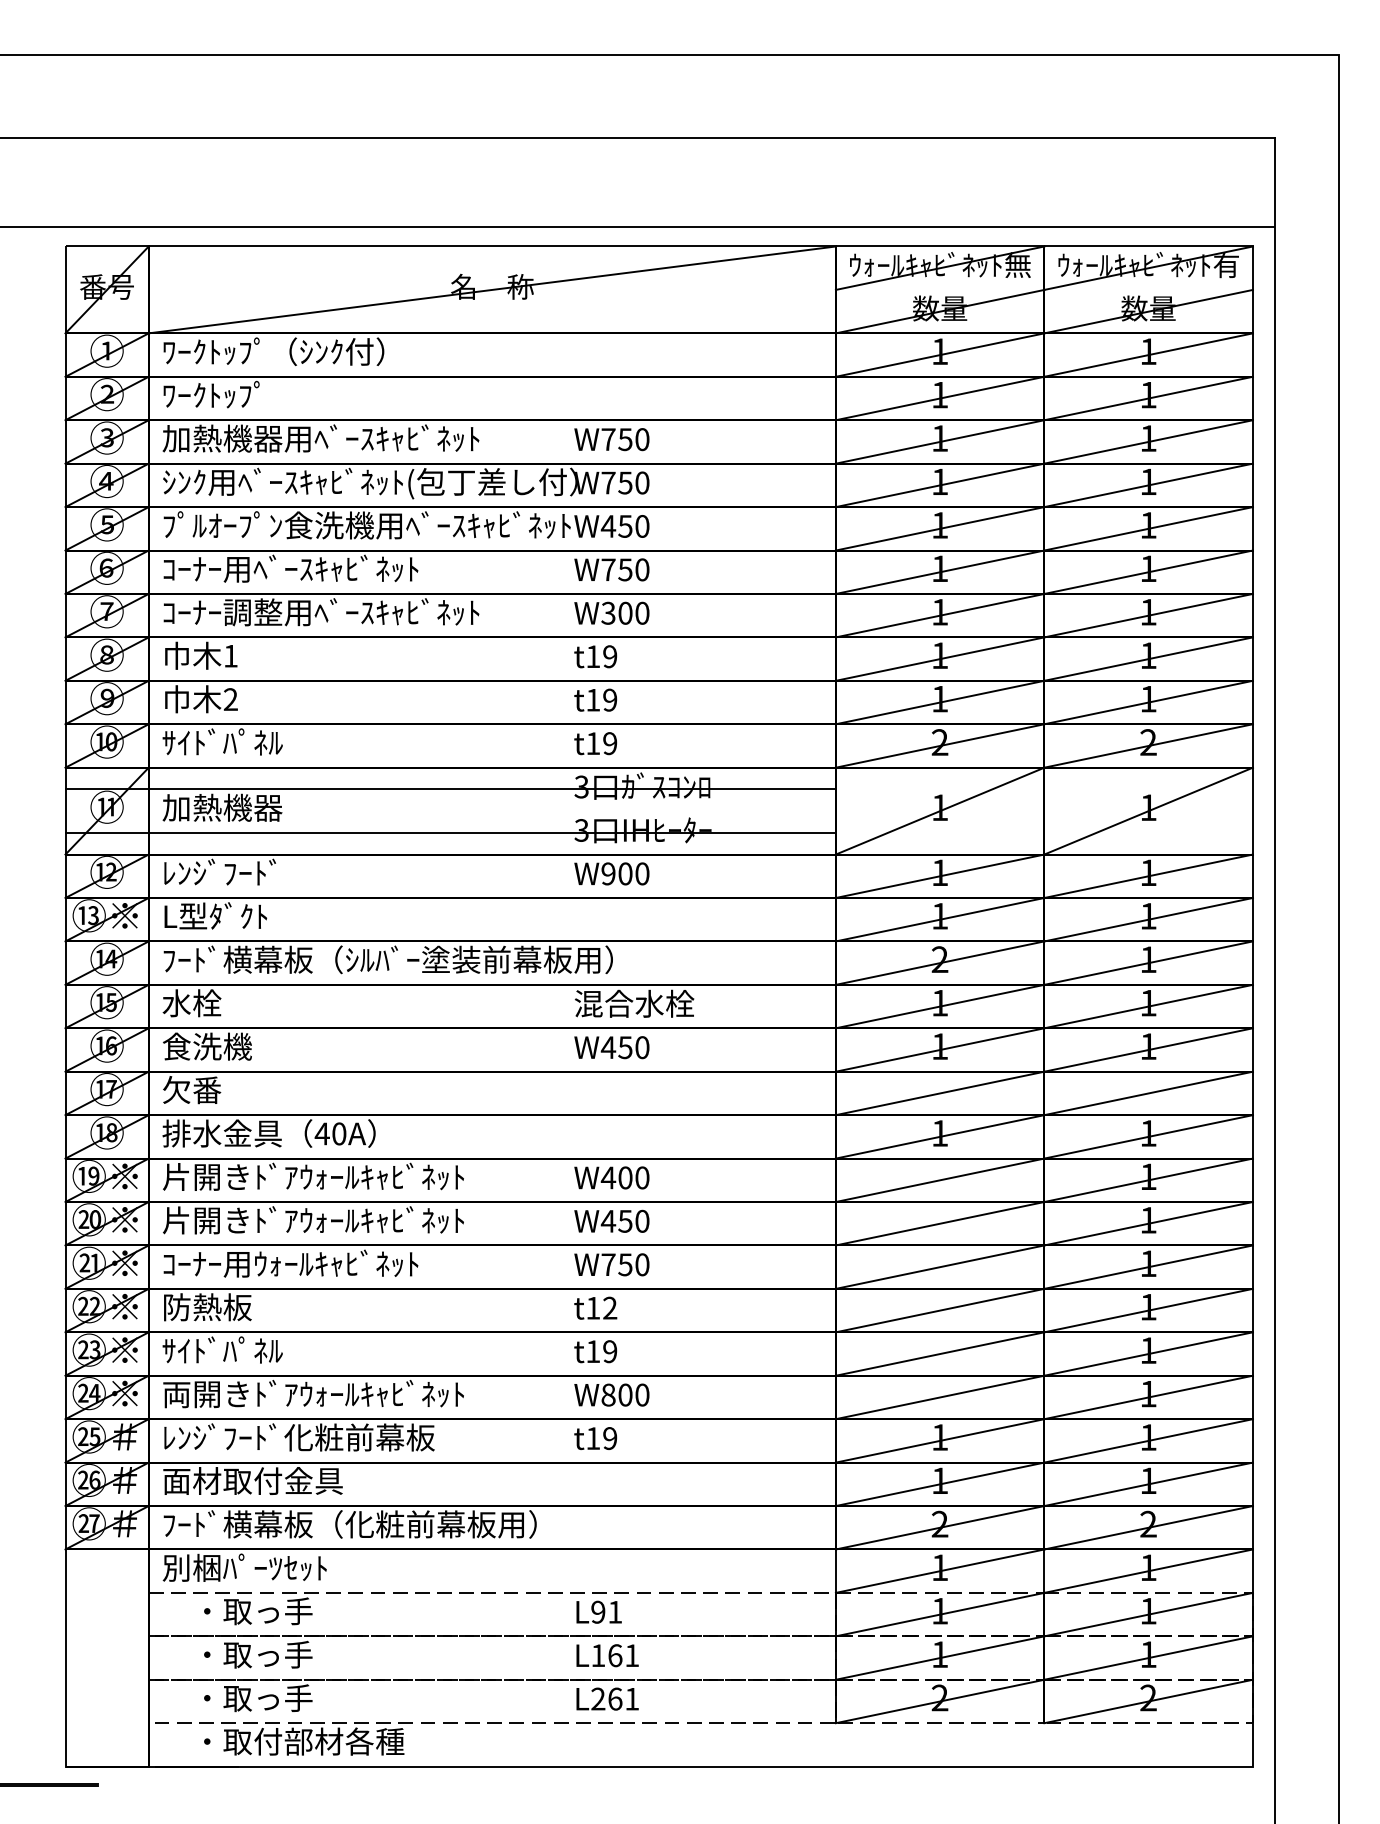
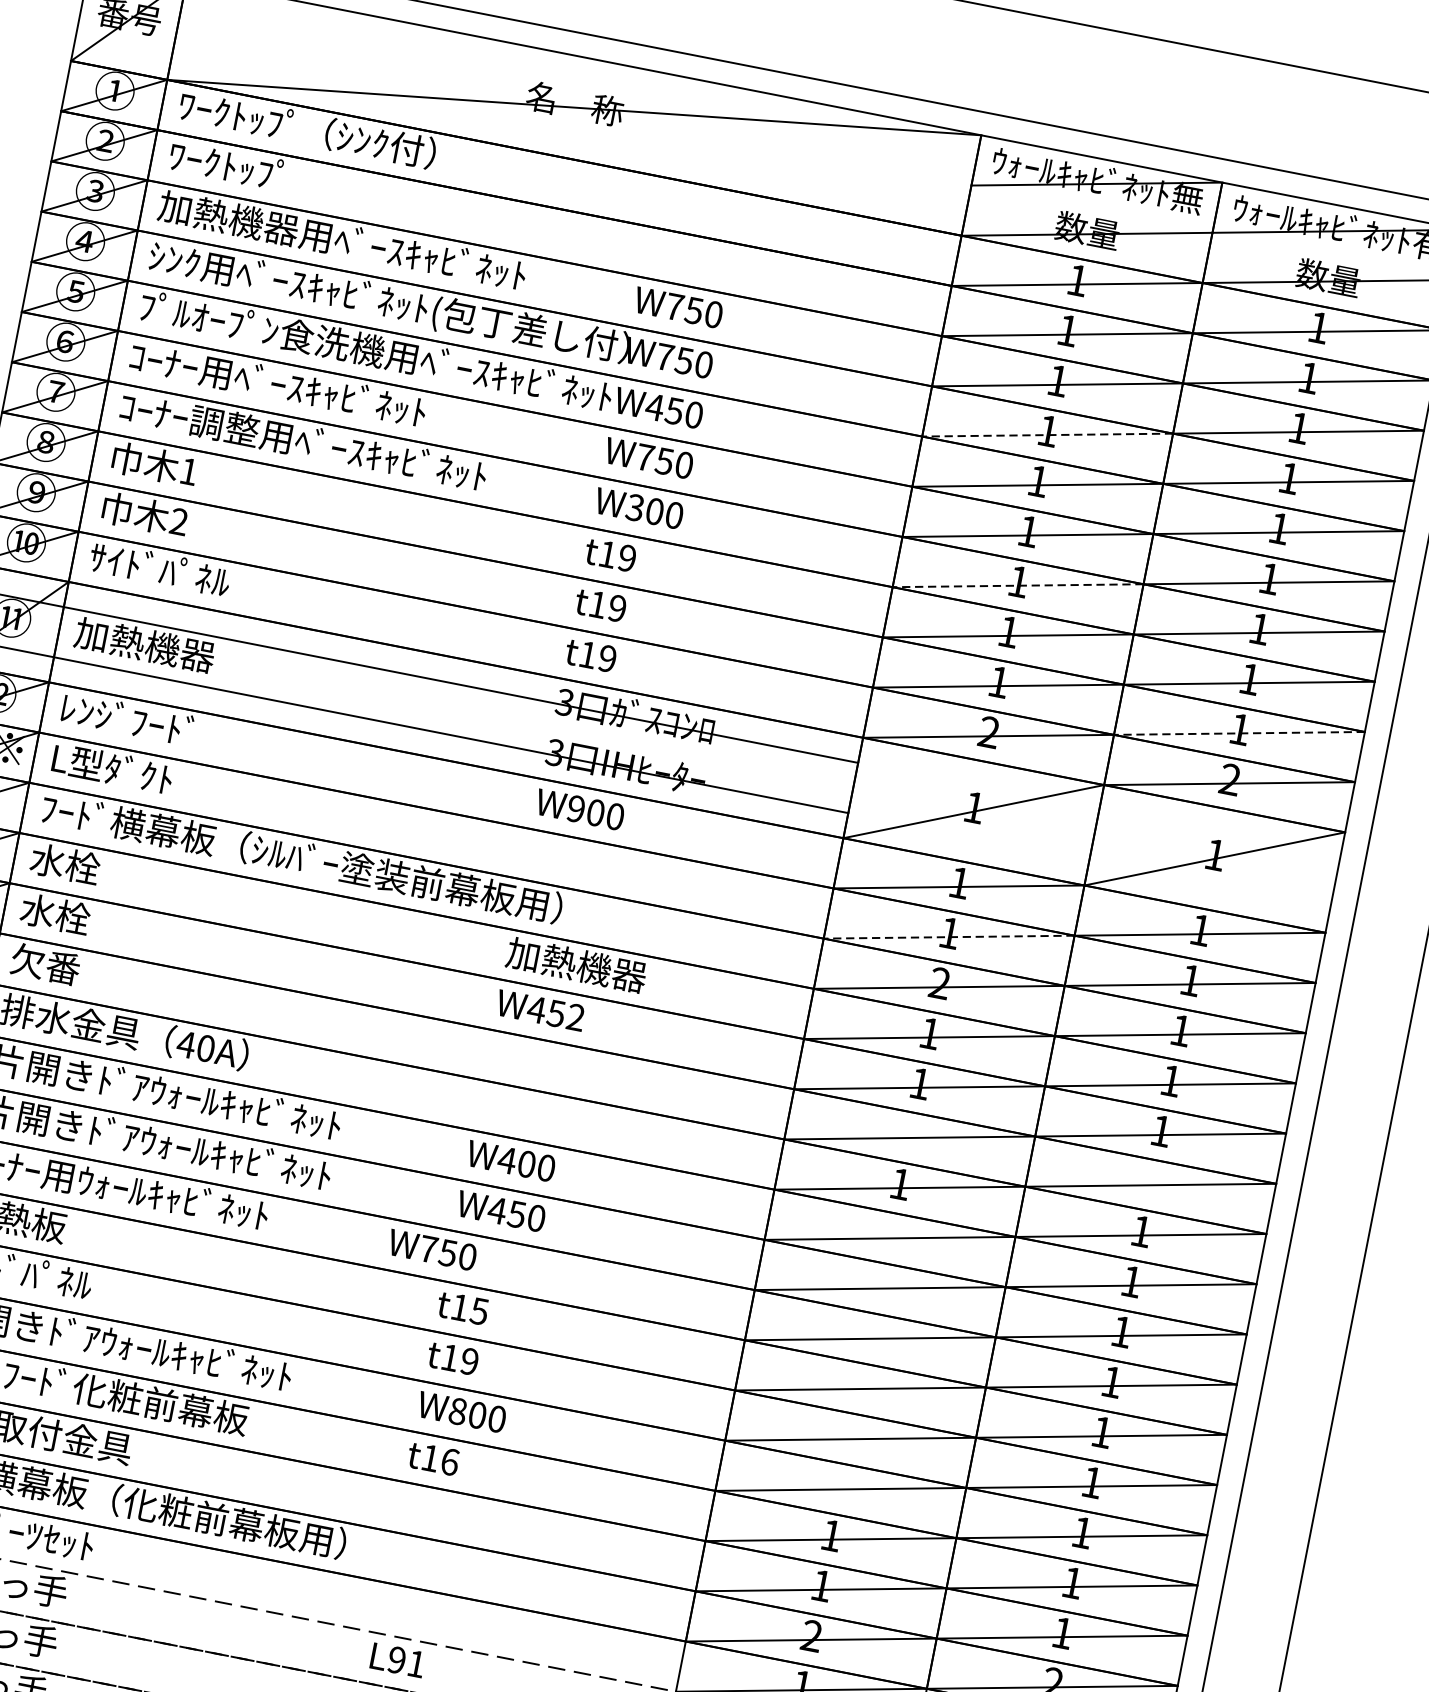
line: (939, 485) -> (1046, 435), solid -> dashed
line: (939, 615) -> (1017, 585), solid -> dashed
line: (1148, 702) -> (1239, 733), solid -> dashed
line: (939, 919) -> (948, 936), solid -> dashed
text: (634, 1003) -> (576, 964), 混合水栓 -> 加熱機器
text: (206, 1046) -> (72, 917), 食洗機 -> 水栓
text: (642, 1047) -> (576, 1017), W450 -> W452
text: (611, 1264) -> (432, 1249), moved
text: (610, 1307) -> (480, 1310), t12 -> t15
text: (610, 1438) -> (450, 1462), t19 -> t16

